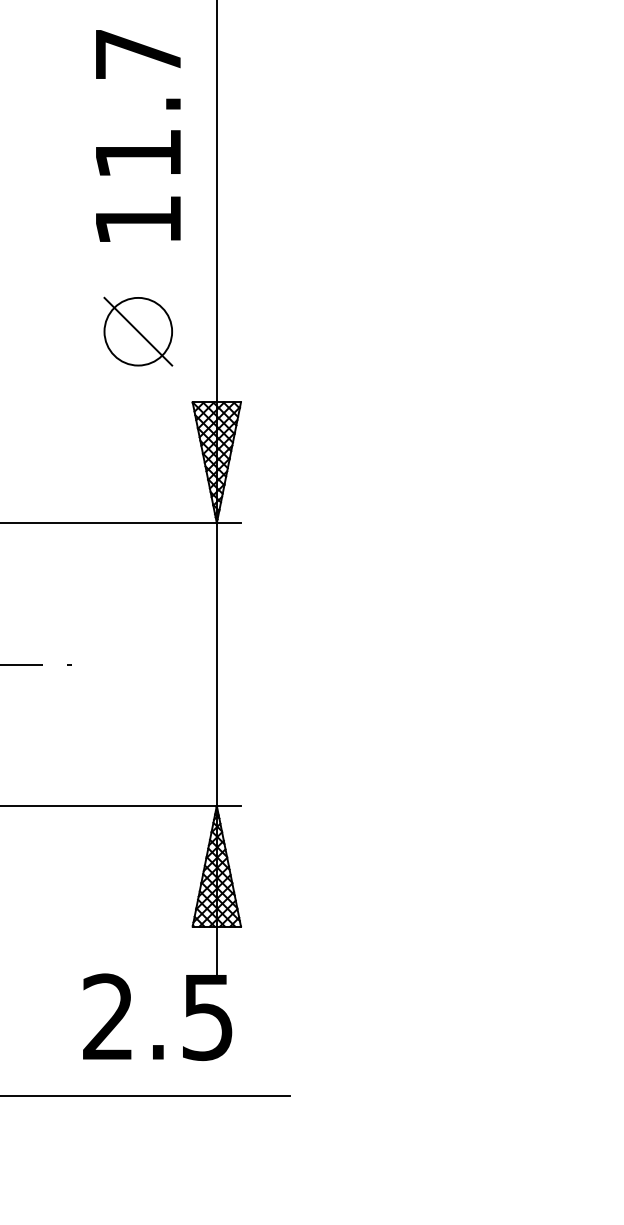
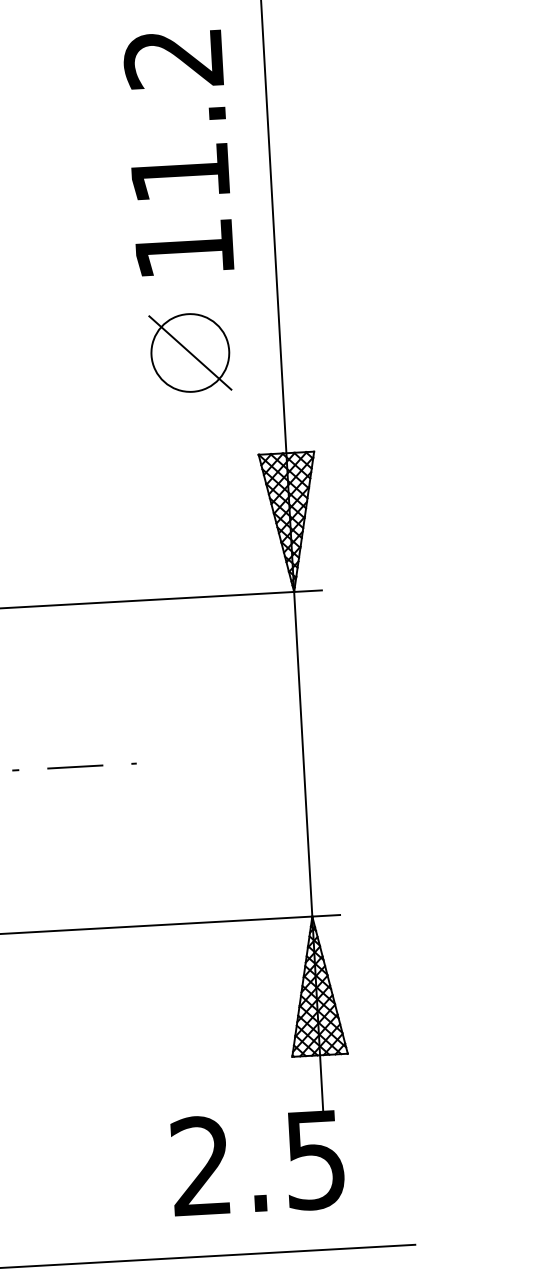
text: (137, 54) -> (172, 58), 11.7 -> 11.2
part: (138, 331) -> (190, 352), moved

